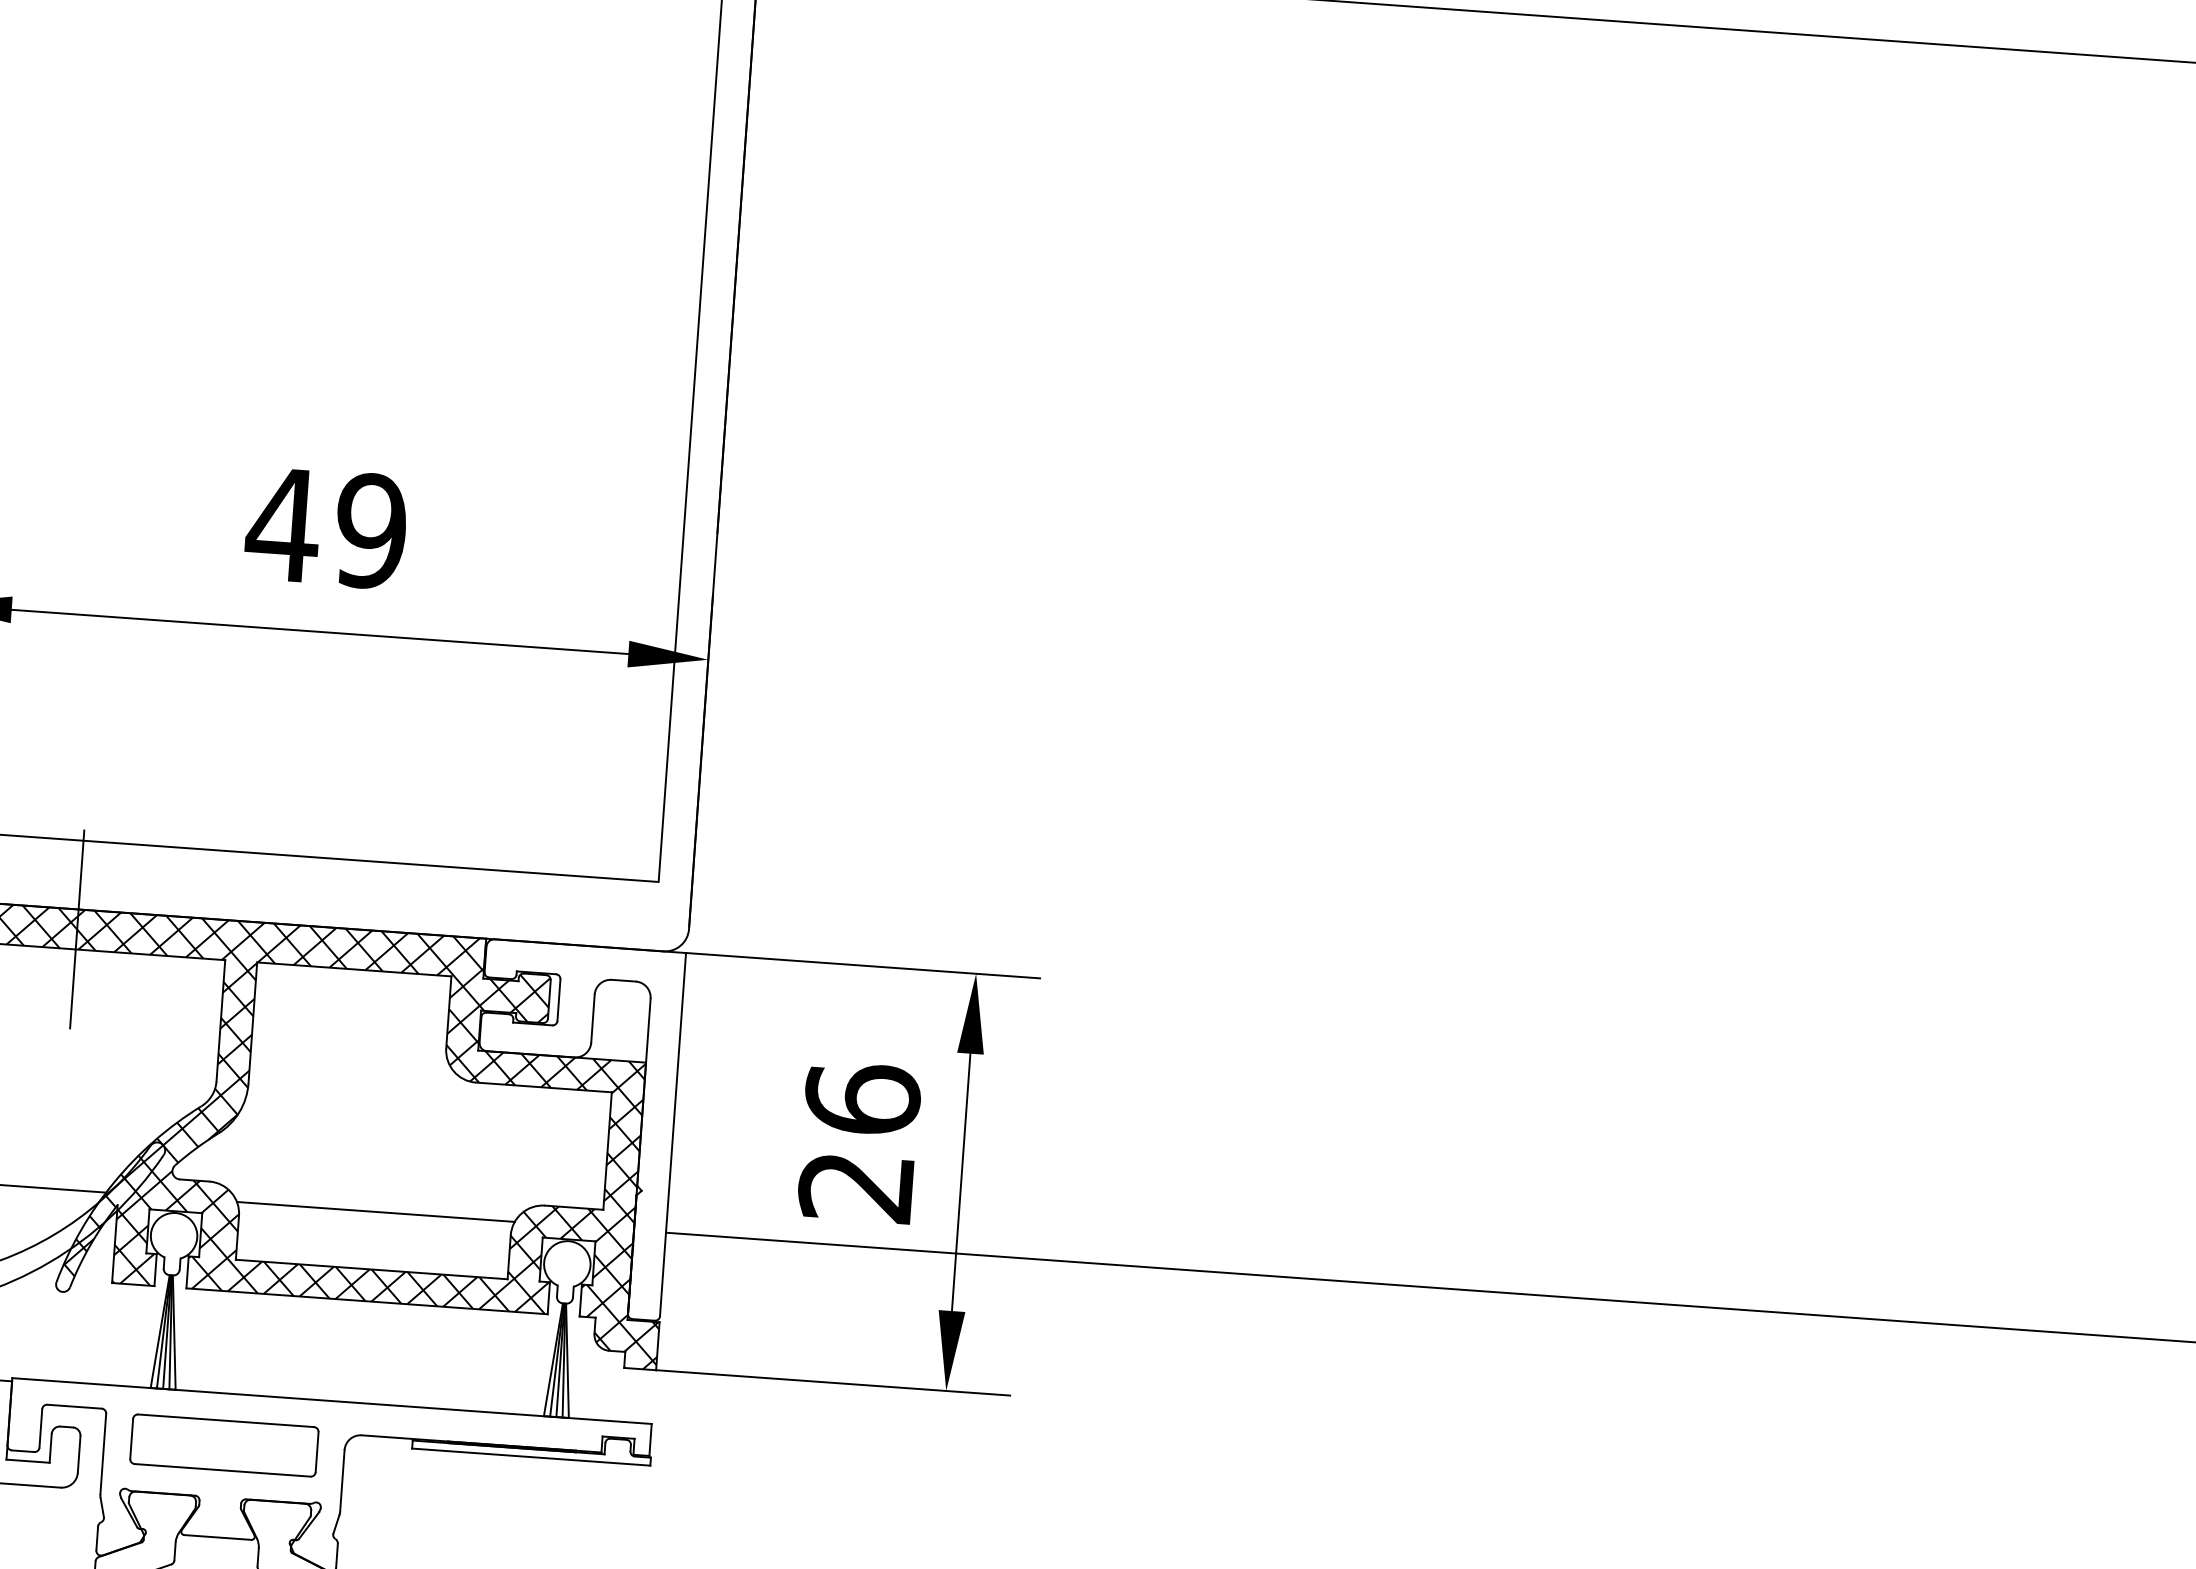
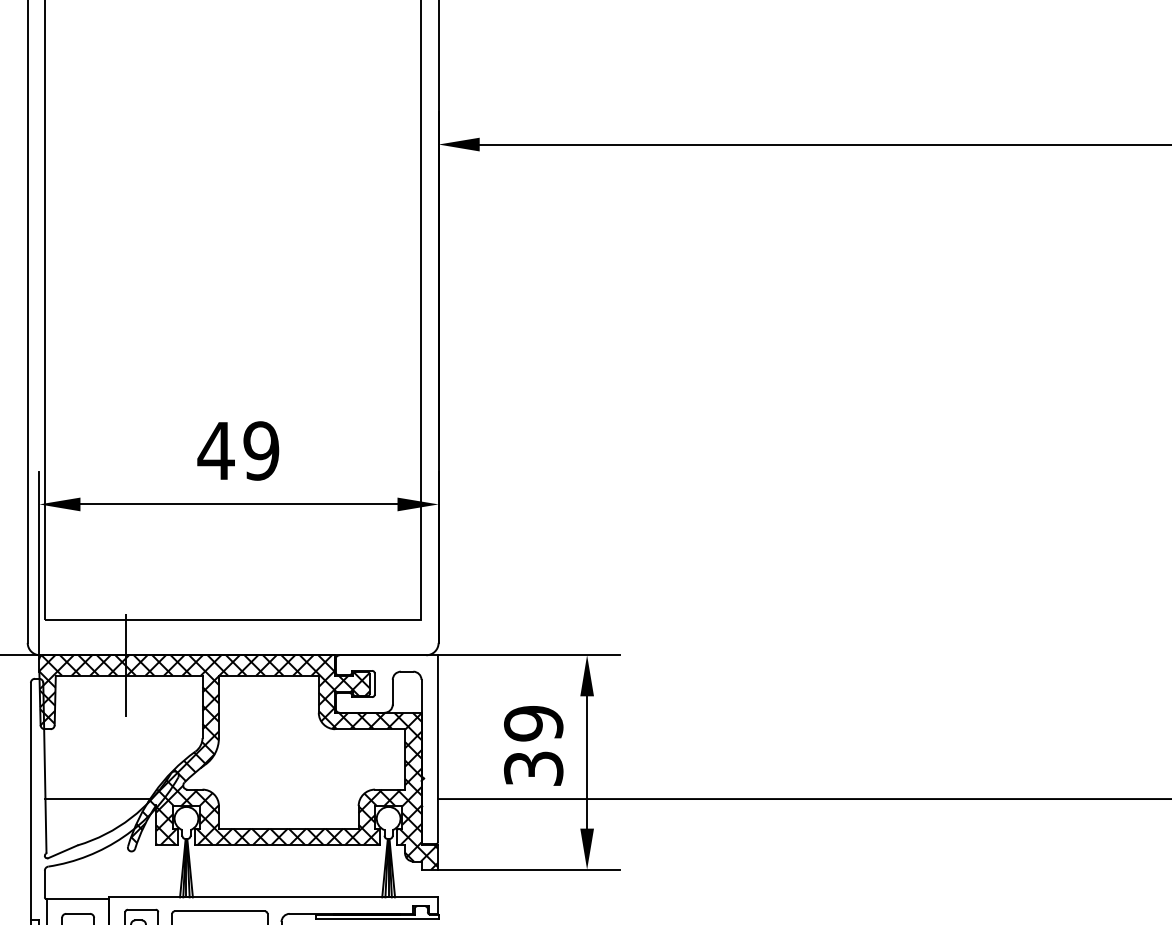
text: (859, 1141) -> (533, 745), 26 -> 39
line: (375, 1212) -> (288, 799), removed

